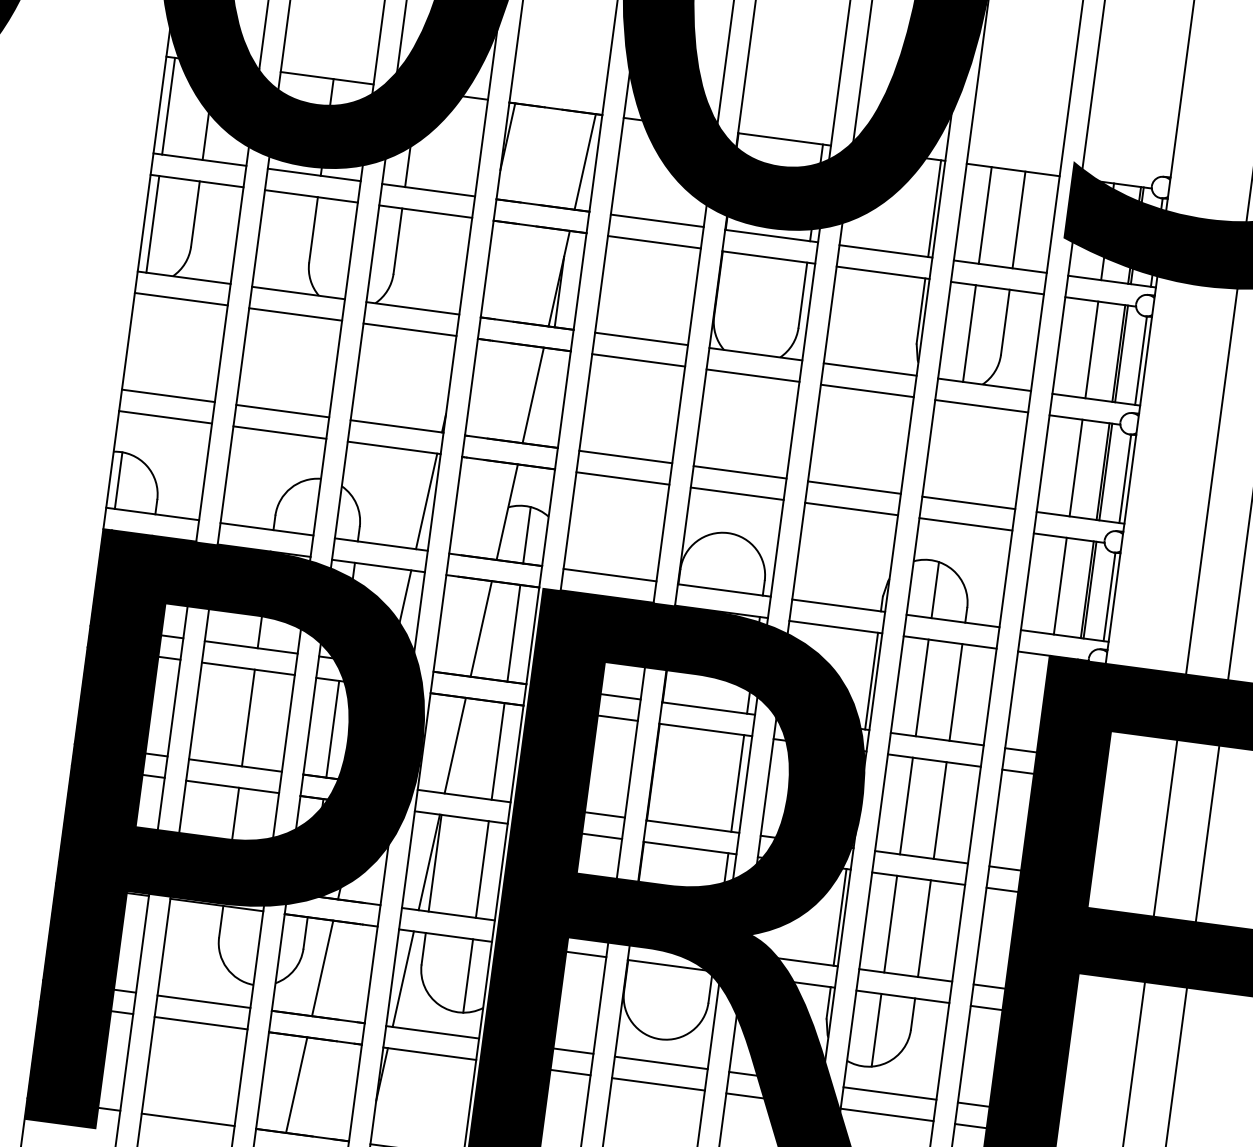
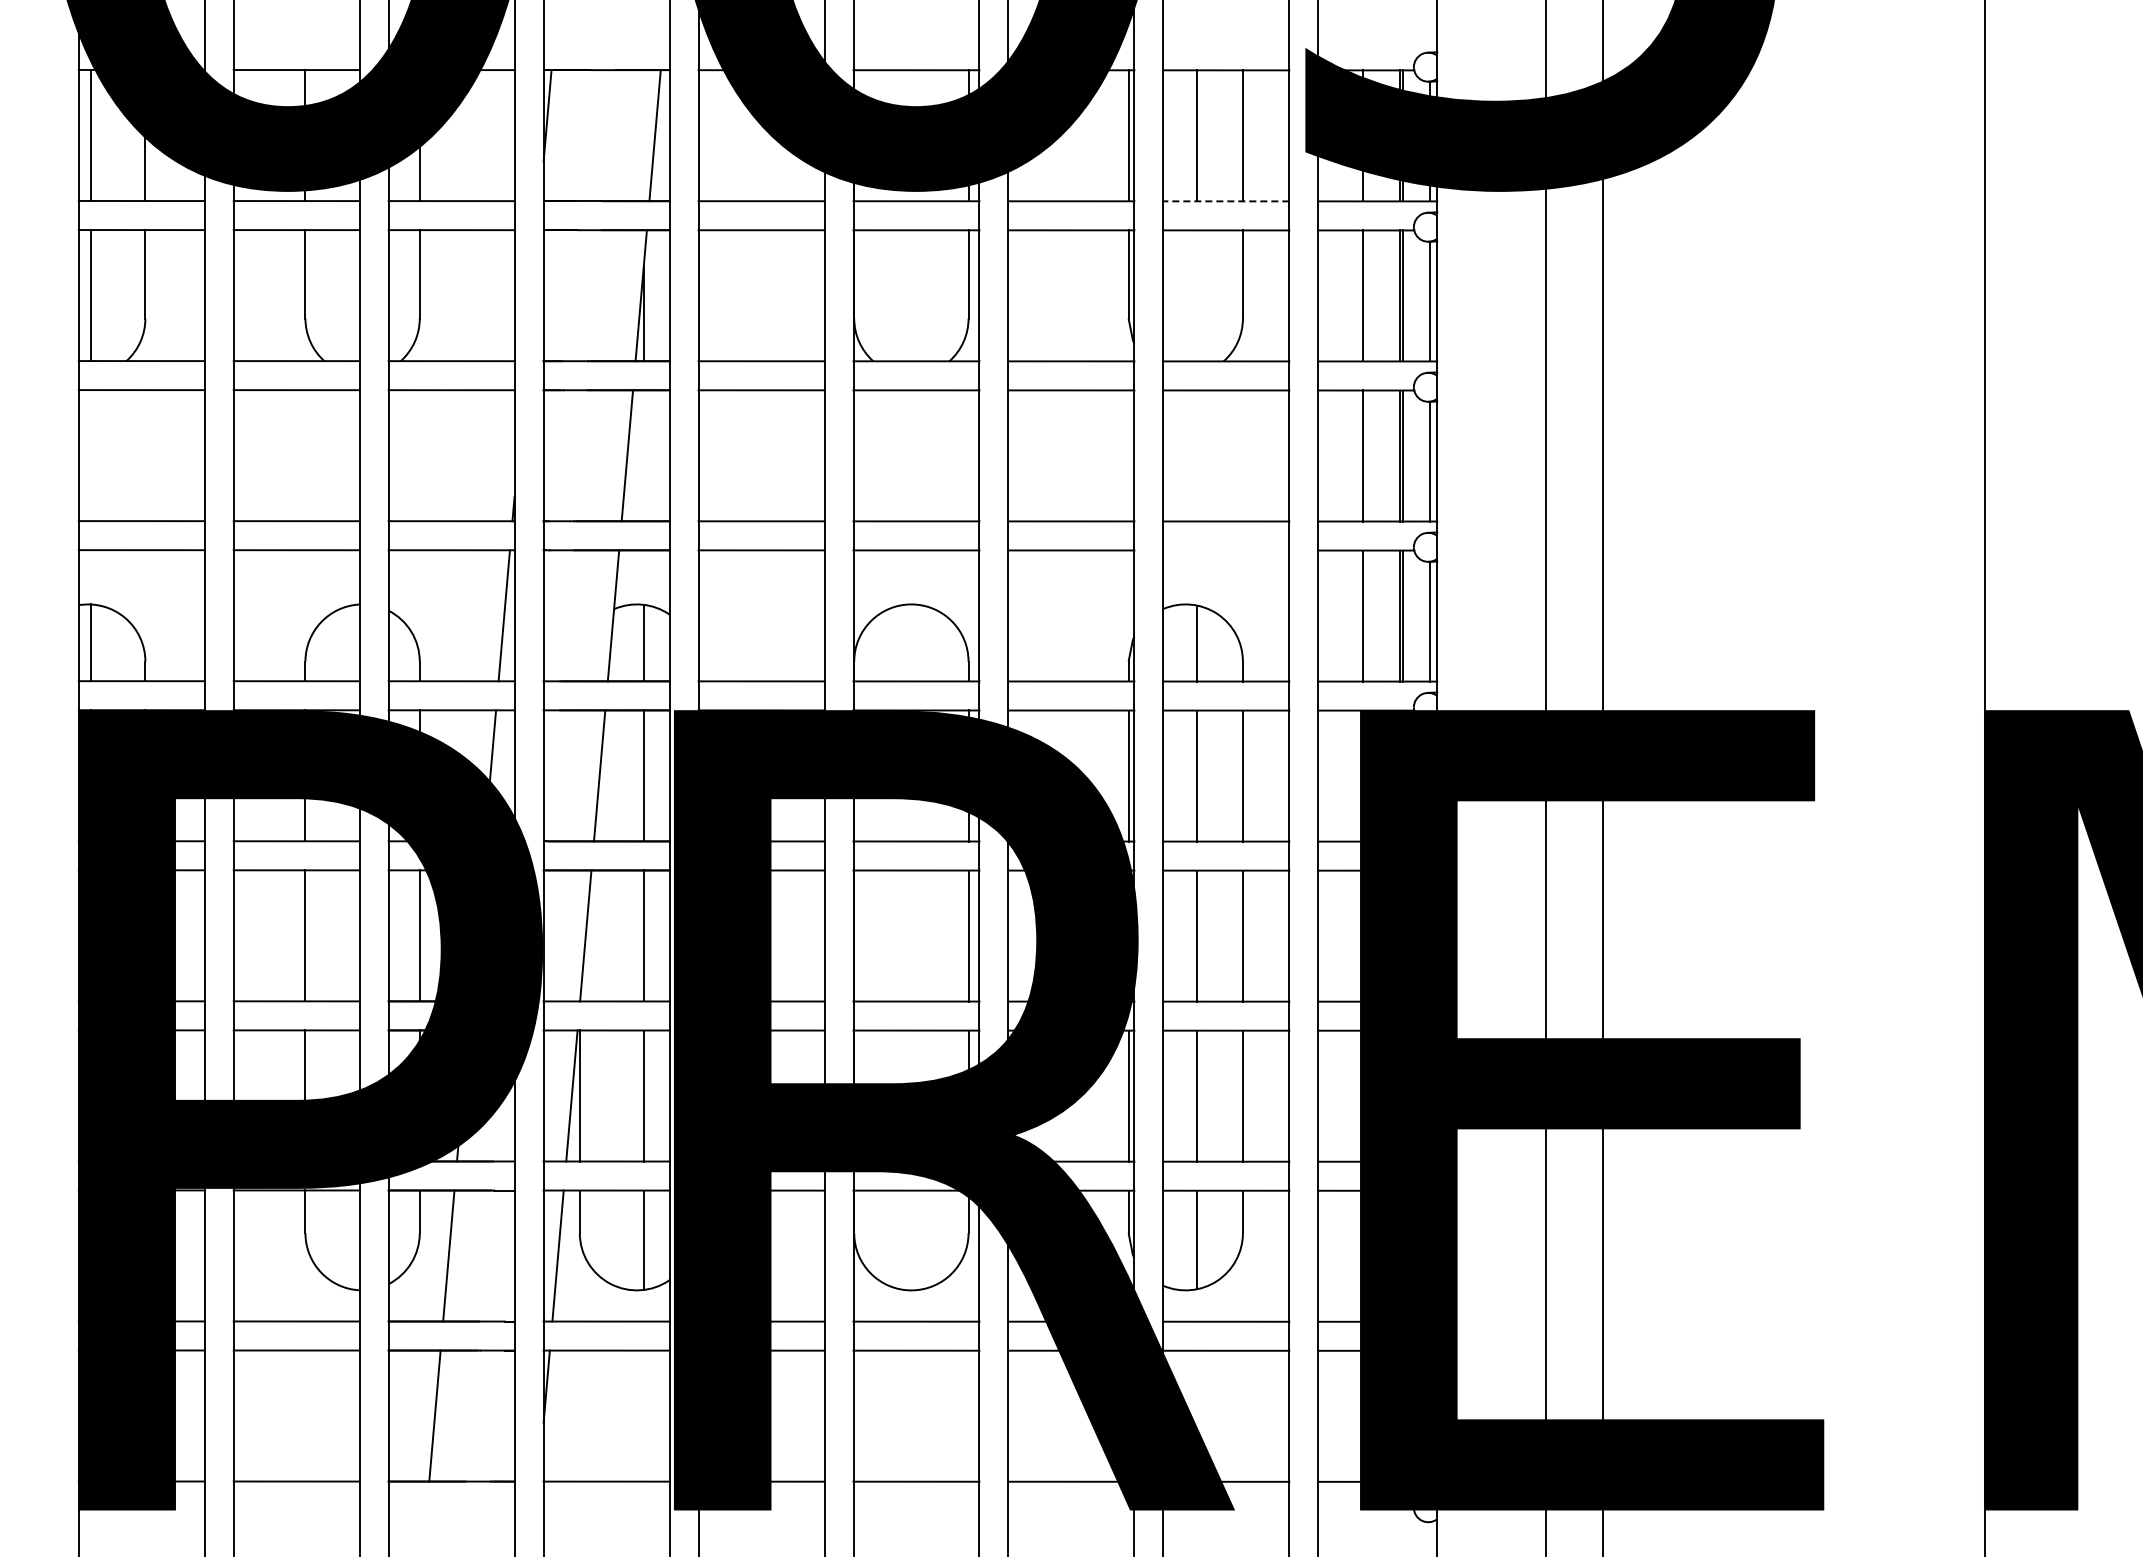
line: (1000, 266) -> (1226, 201), solid -> dashed
line: (969, 333) -> (1197, 295), removed
line: (966, 524) -> (1226, 550), removed

